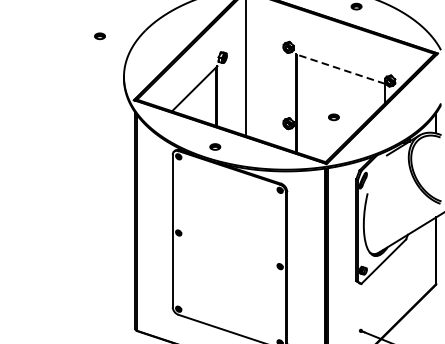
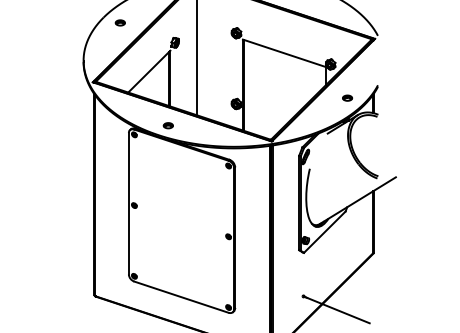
part: (99, 35) -> (119, 22), moved
line: (340, 69) -> (284, 53), dashed -> solid
part: (333, 116) -> (347, 97), moved

